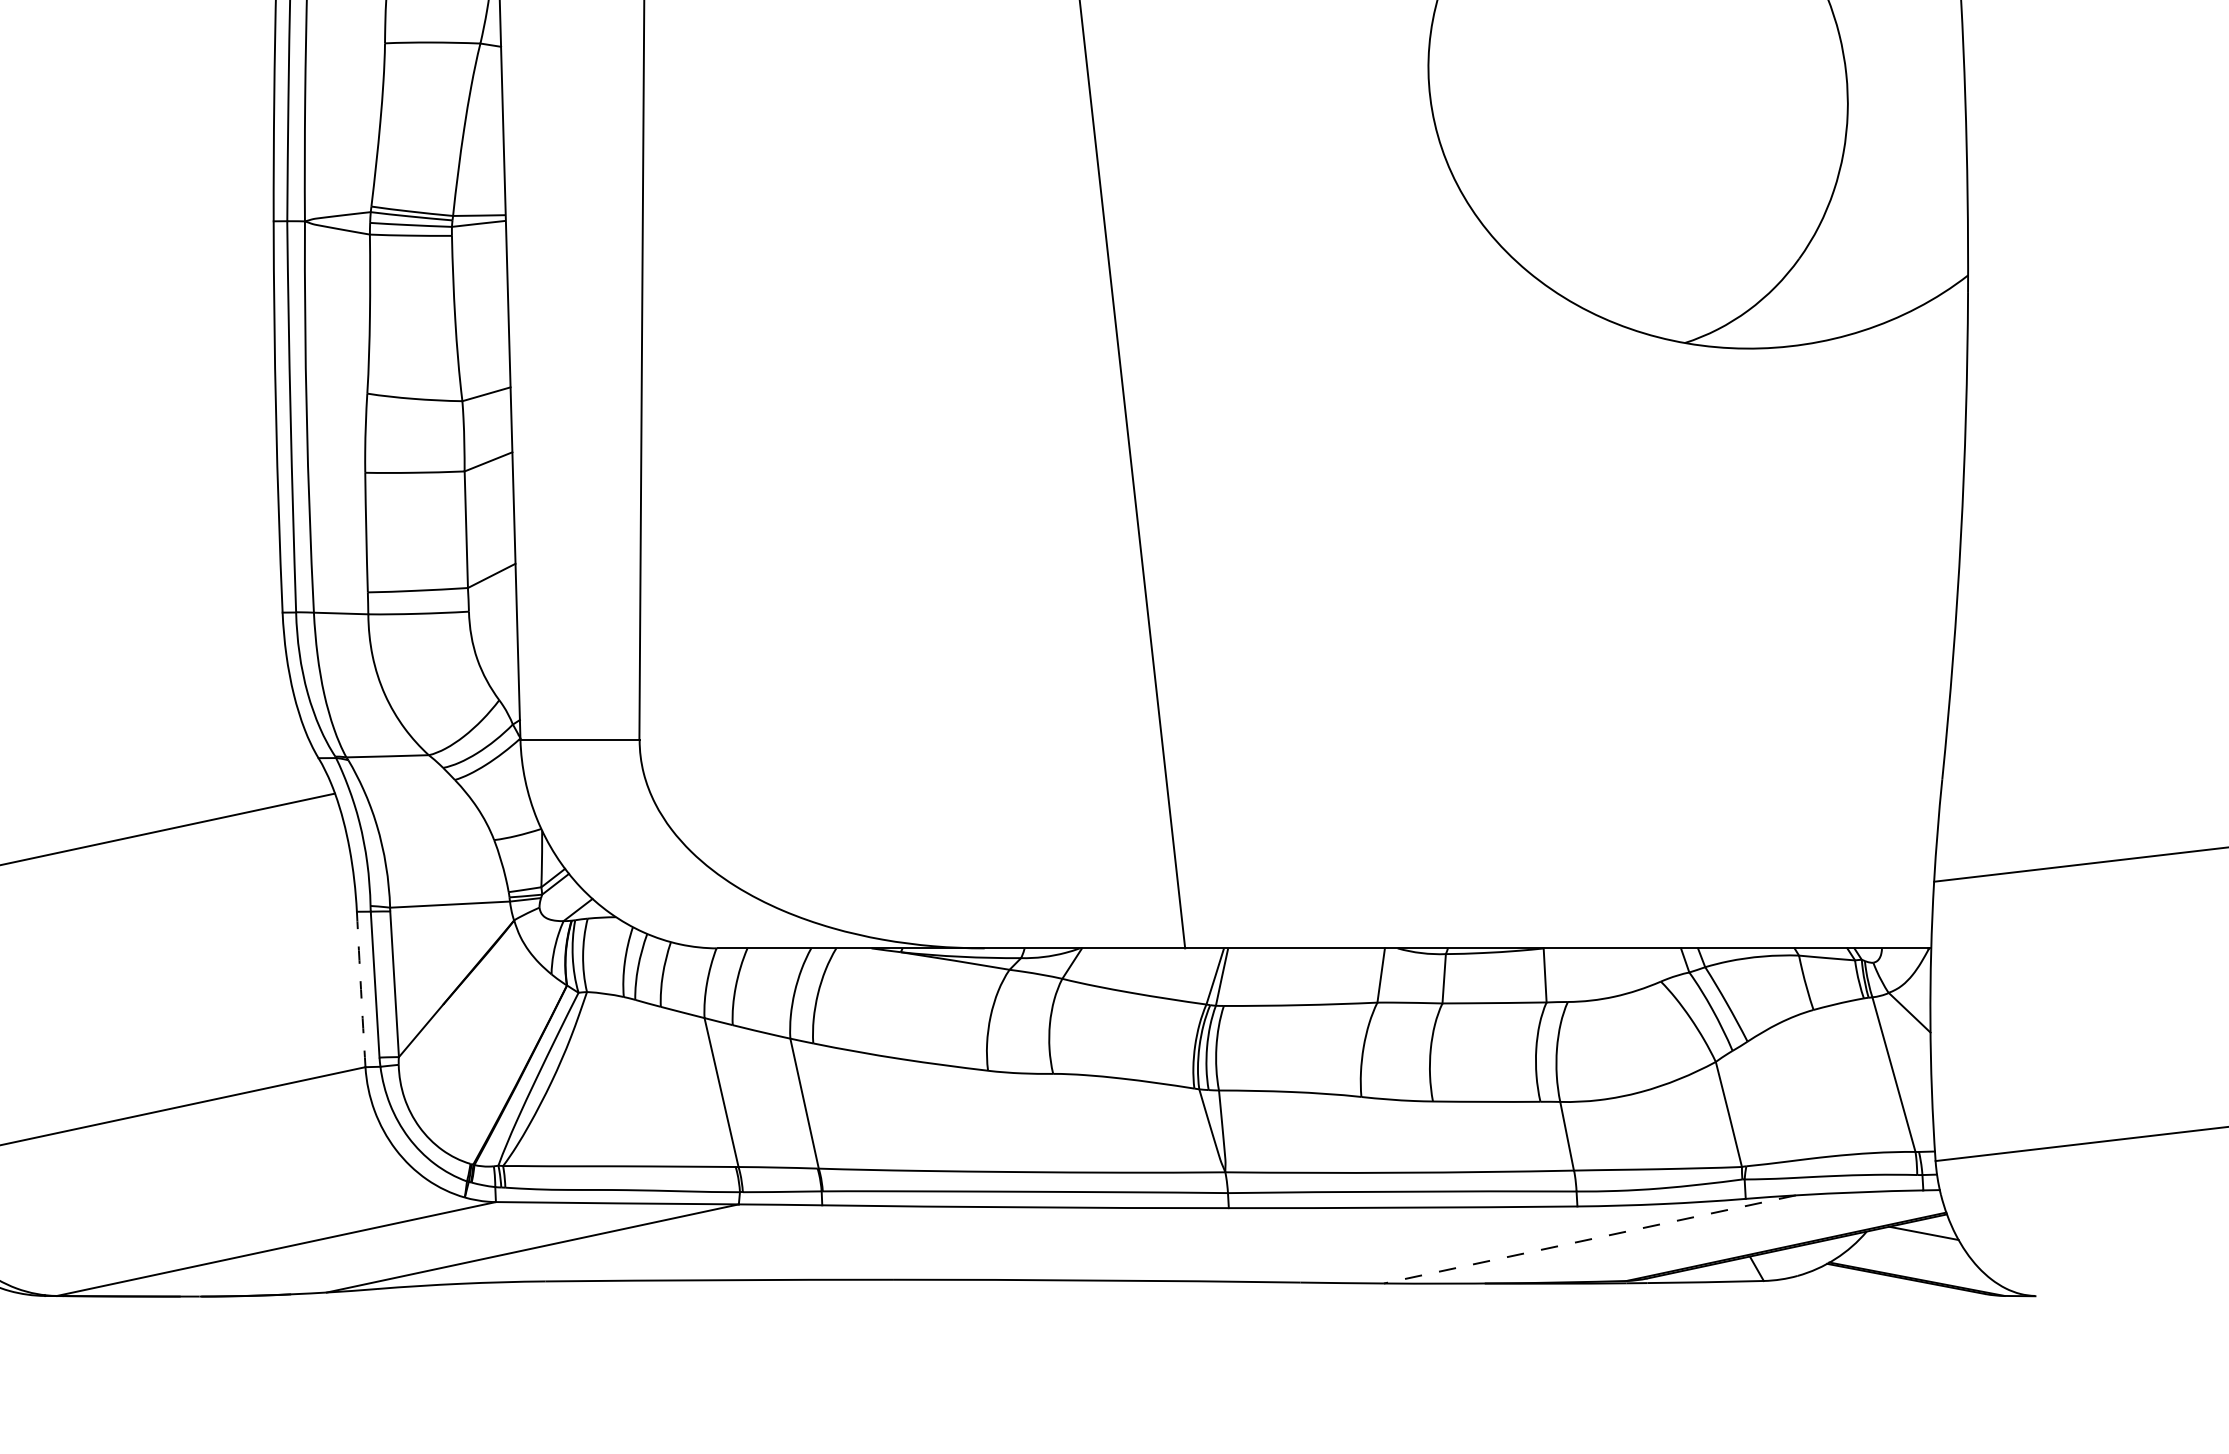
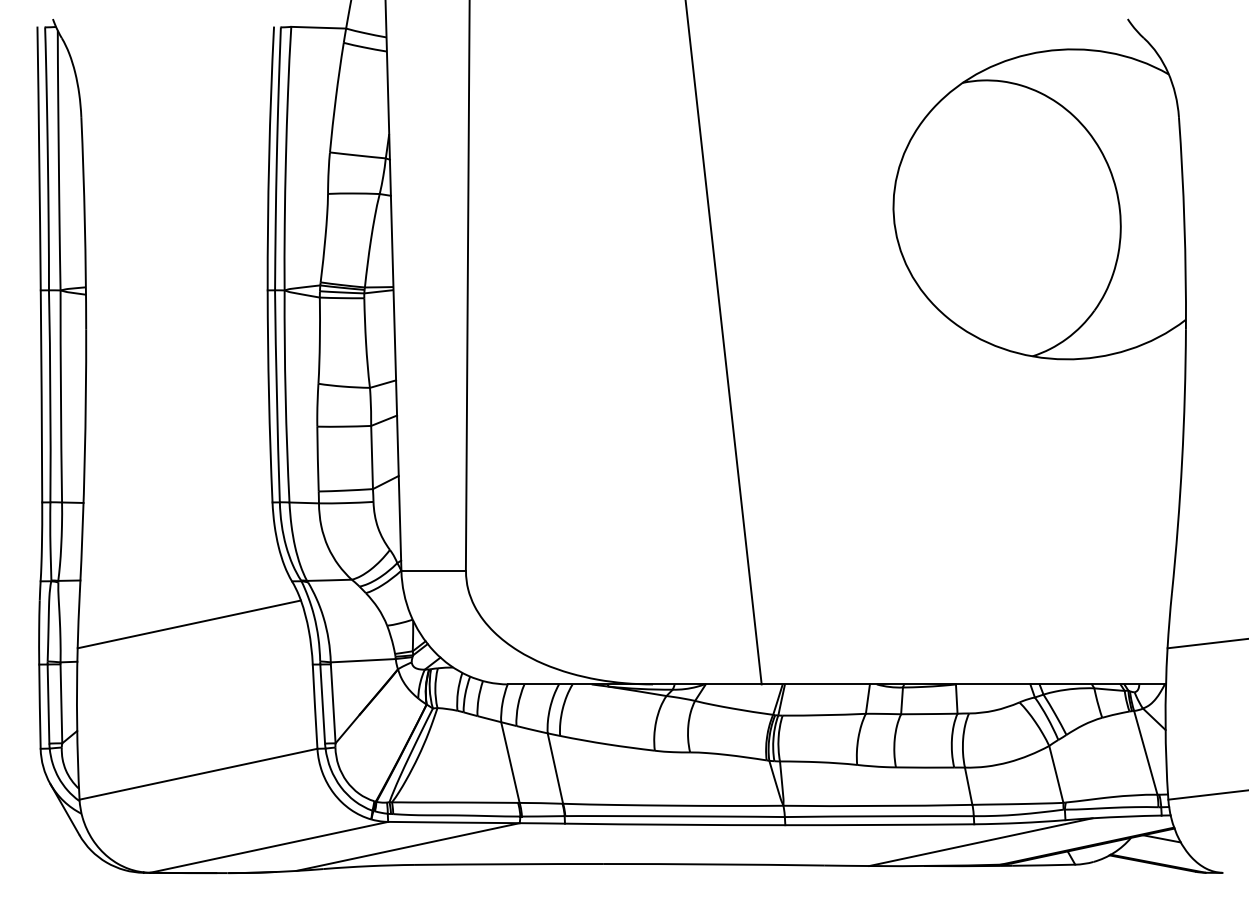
arc: (361, 989) -> (315, 706), dashed -> solid
line: (1588, 1240) -> (980, 842), dashed -> solid

